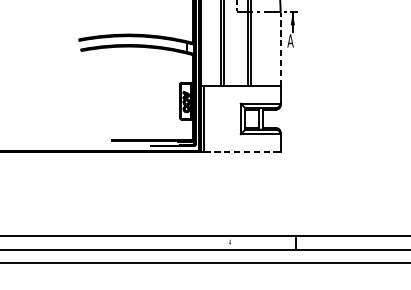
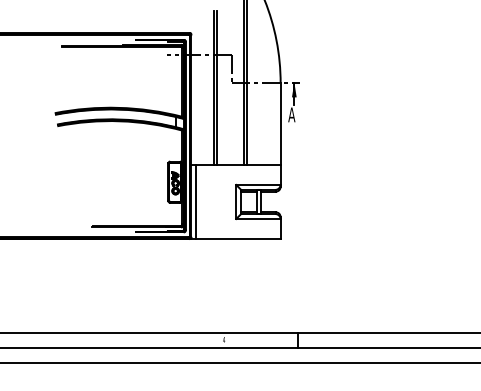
line: (280, 49) -> (280, 124), dashed -> solid
line: (242, 152) -> (238, 239), dashed -> solid

